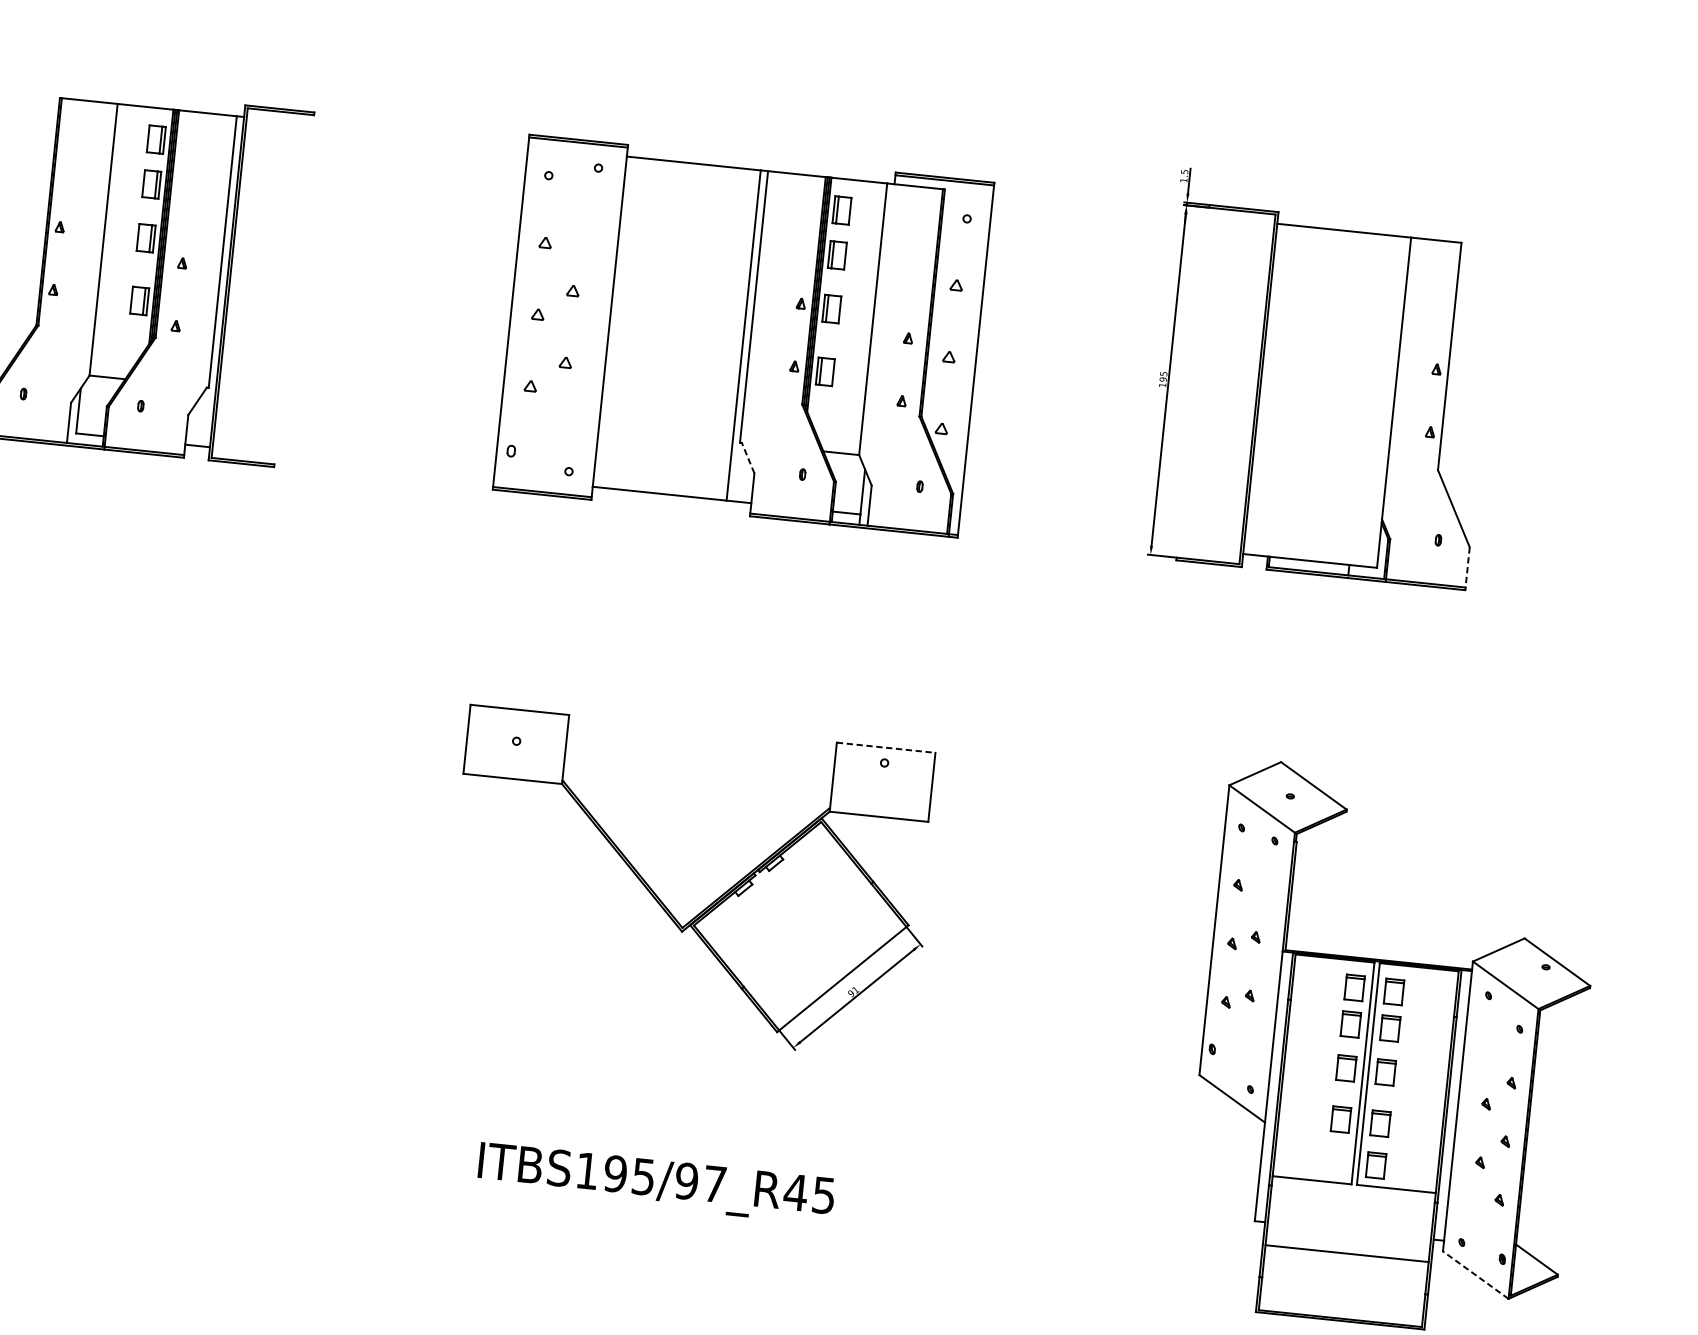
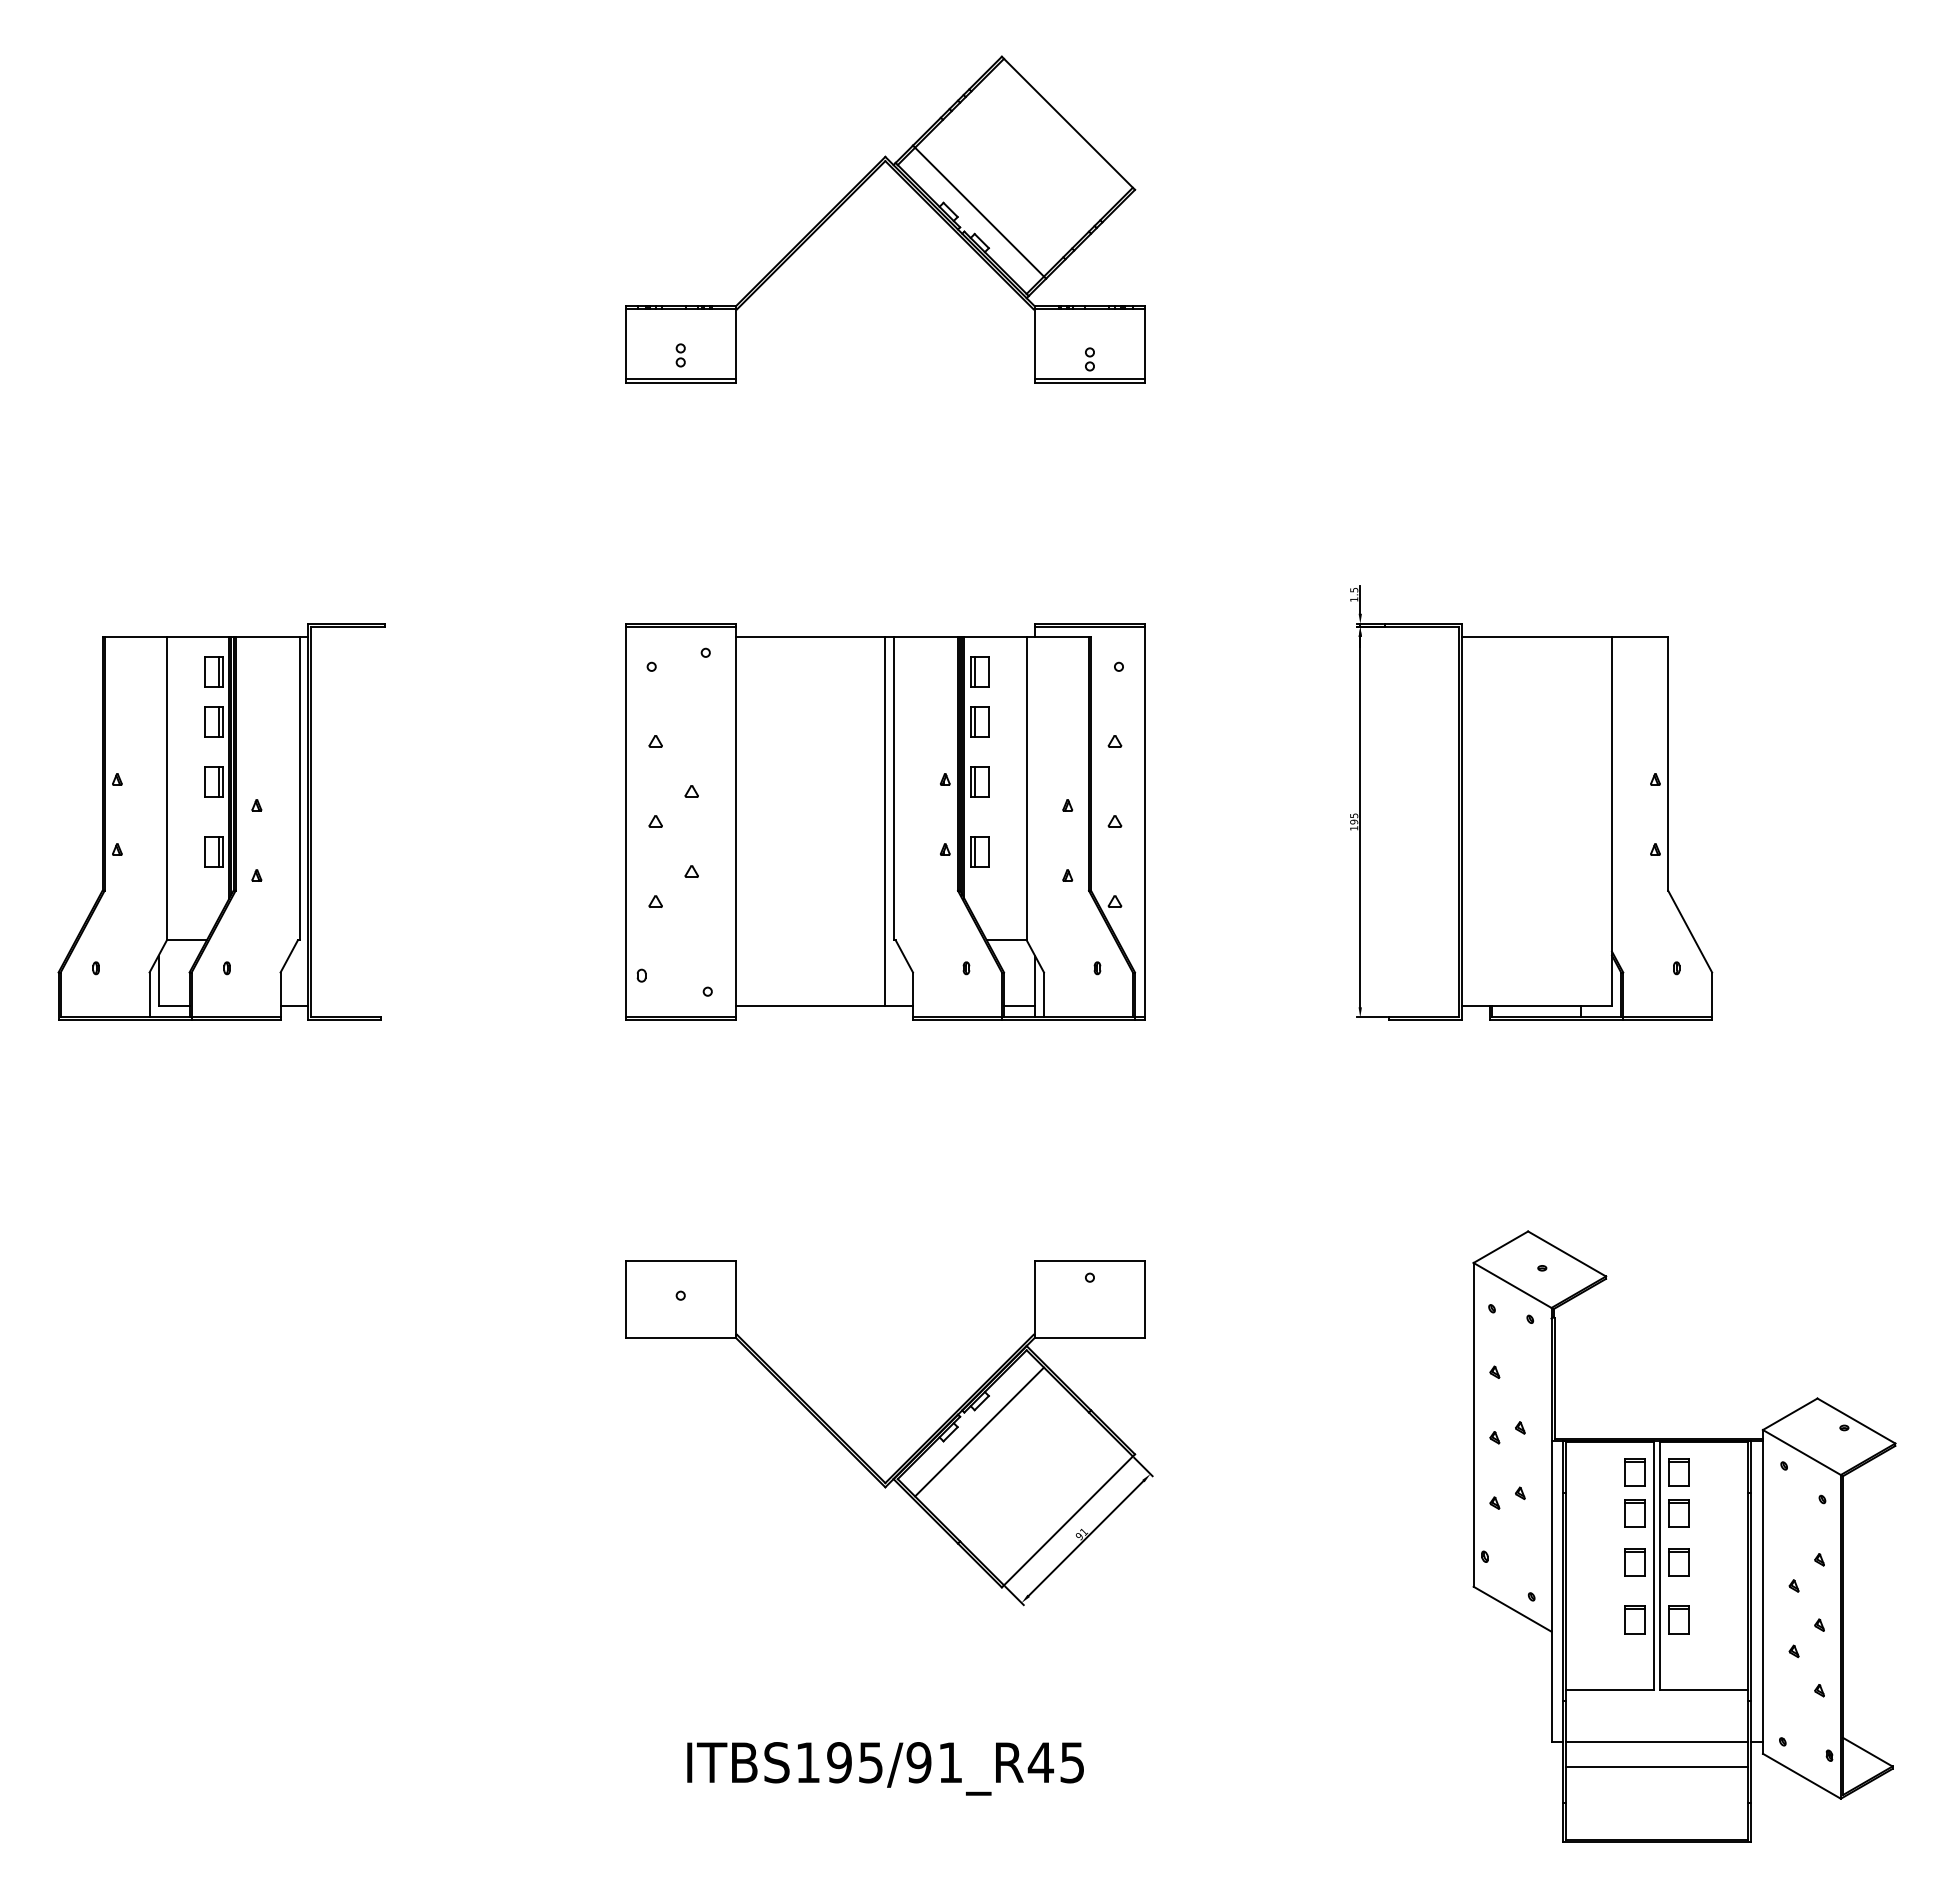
line: (748, 457) -> (904, 955), dashed -> solid
line: (1467, 568) -> (1712, 996), dashed -> solid
line: (886, 747) -> (1090, 1260), dashed -> solid
line: (771, 890) -> (979, 1431), added
part: (1375, 1165) -> (1678, 1666), removed
text: (714, 1184) -> (950, 1762), ITBS195/97_R45 -> ITBS195/91_R45
line: (1349, 1230) -> (1657, 1741), added
line: (1475, 1275) -> (1801, 1776), dashed -> solid

